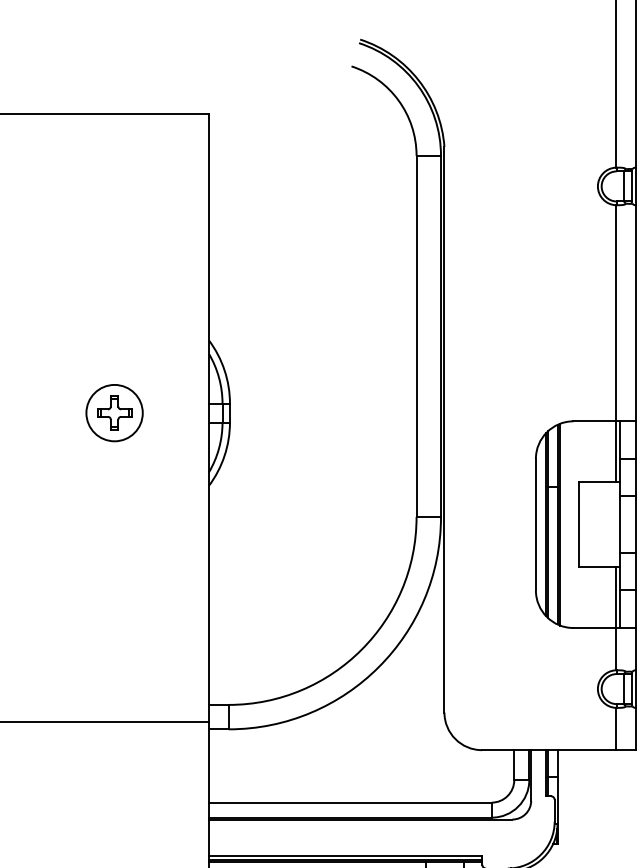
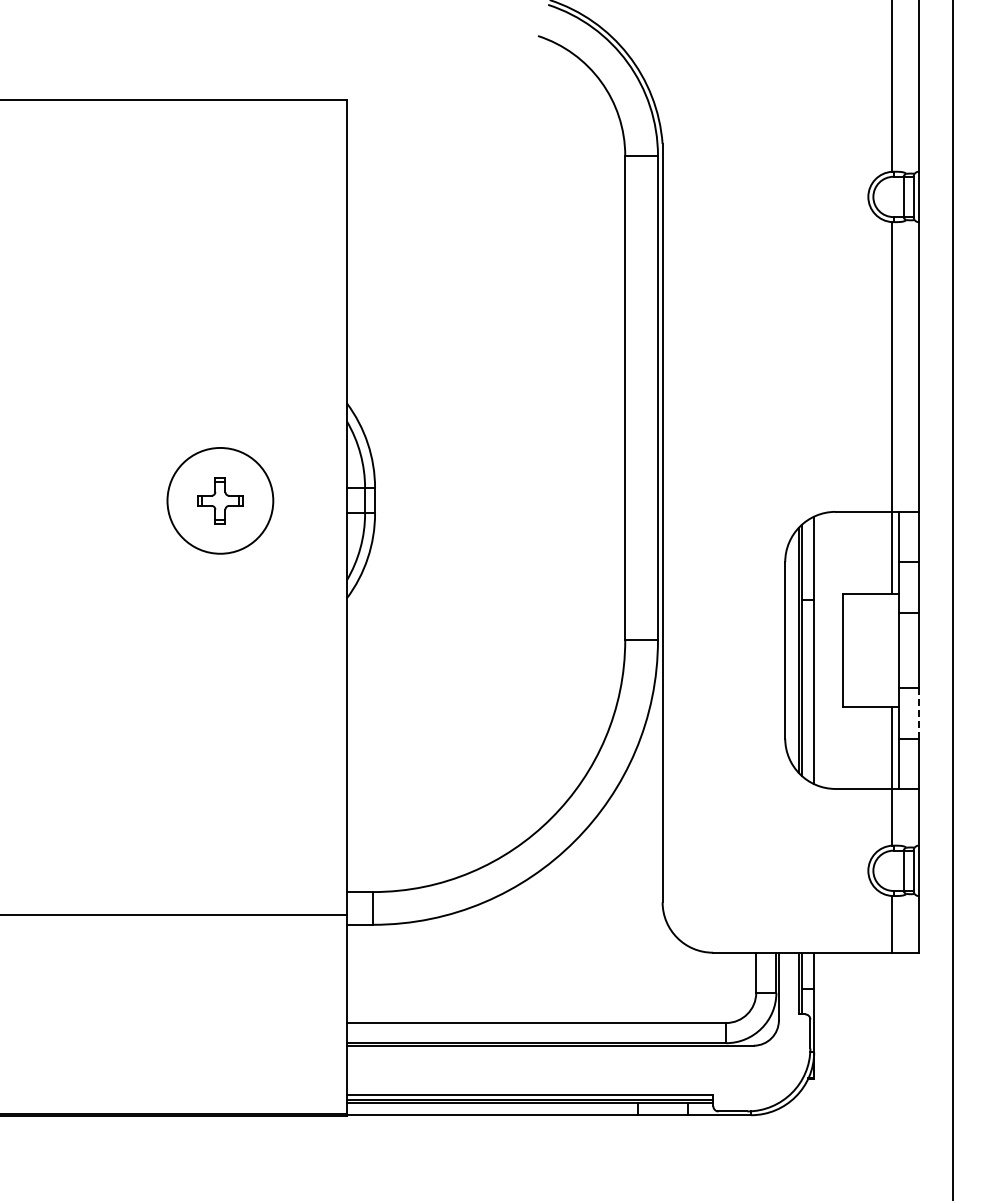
circle: (114, 412) -> (220, 500), size x1.4
line: (559, 524) -> (817, 650), removed
line: (635, 570) -> (918, 712), solid -> dashed

